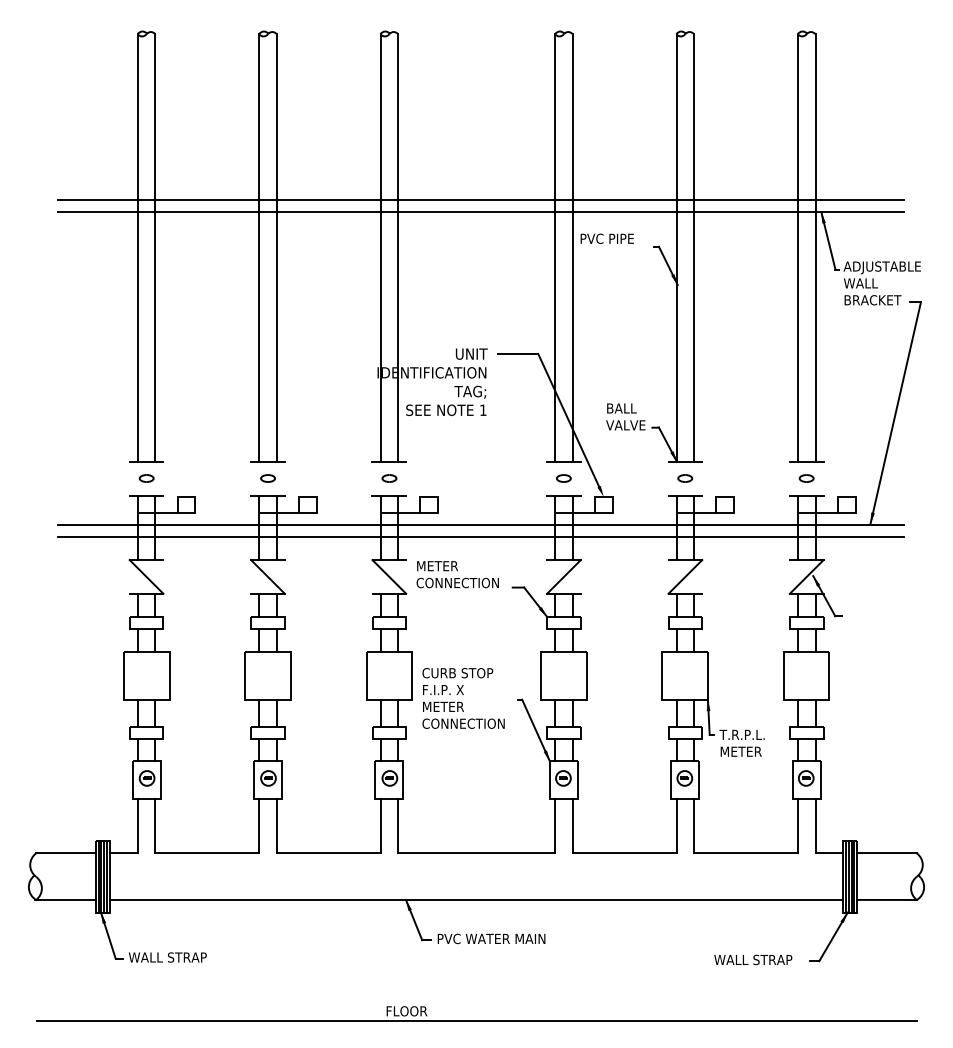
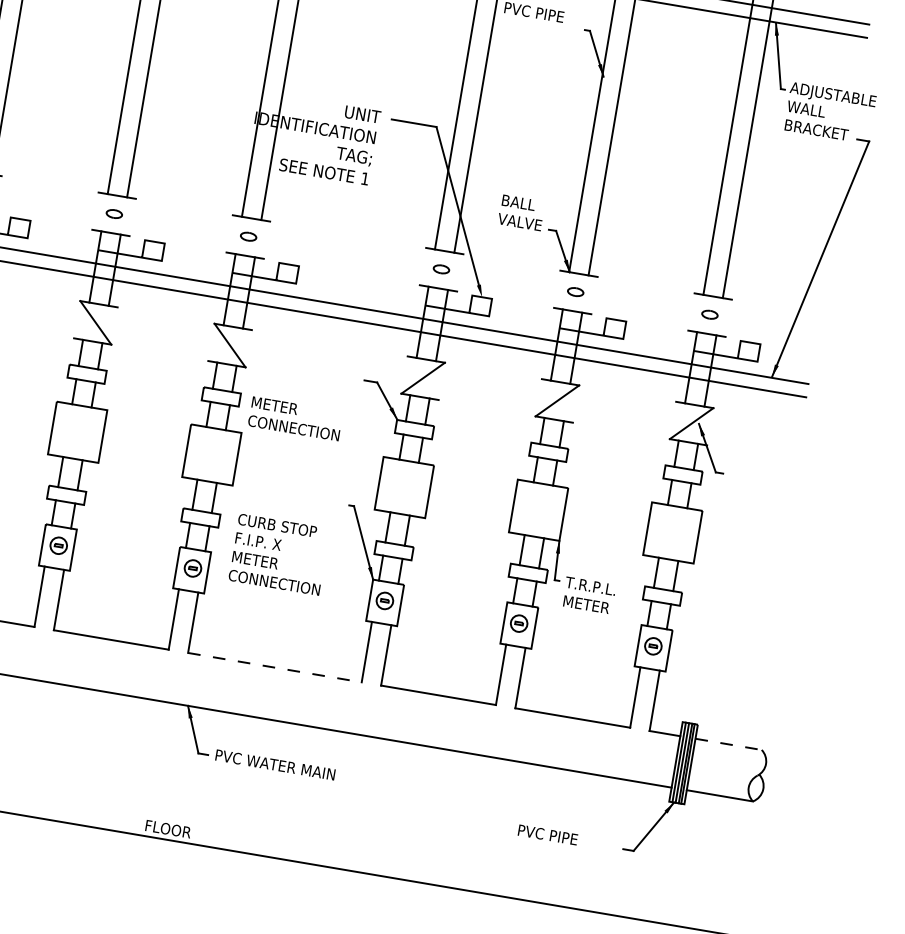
text: (457, 574) -> (295, 418), moved
text: (463, 698) -> (279, 554), moved
line: (476, 853) -> (274, 667), solid -> dashed
line: (886, 853) -> (728, 744), solid -> dashed
text: (753, 959) -> (561, 836), WALL STRAP -> PVC PIPE

